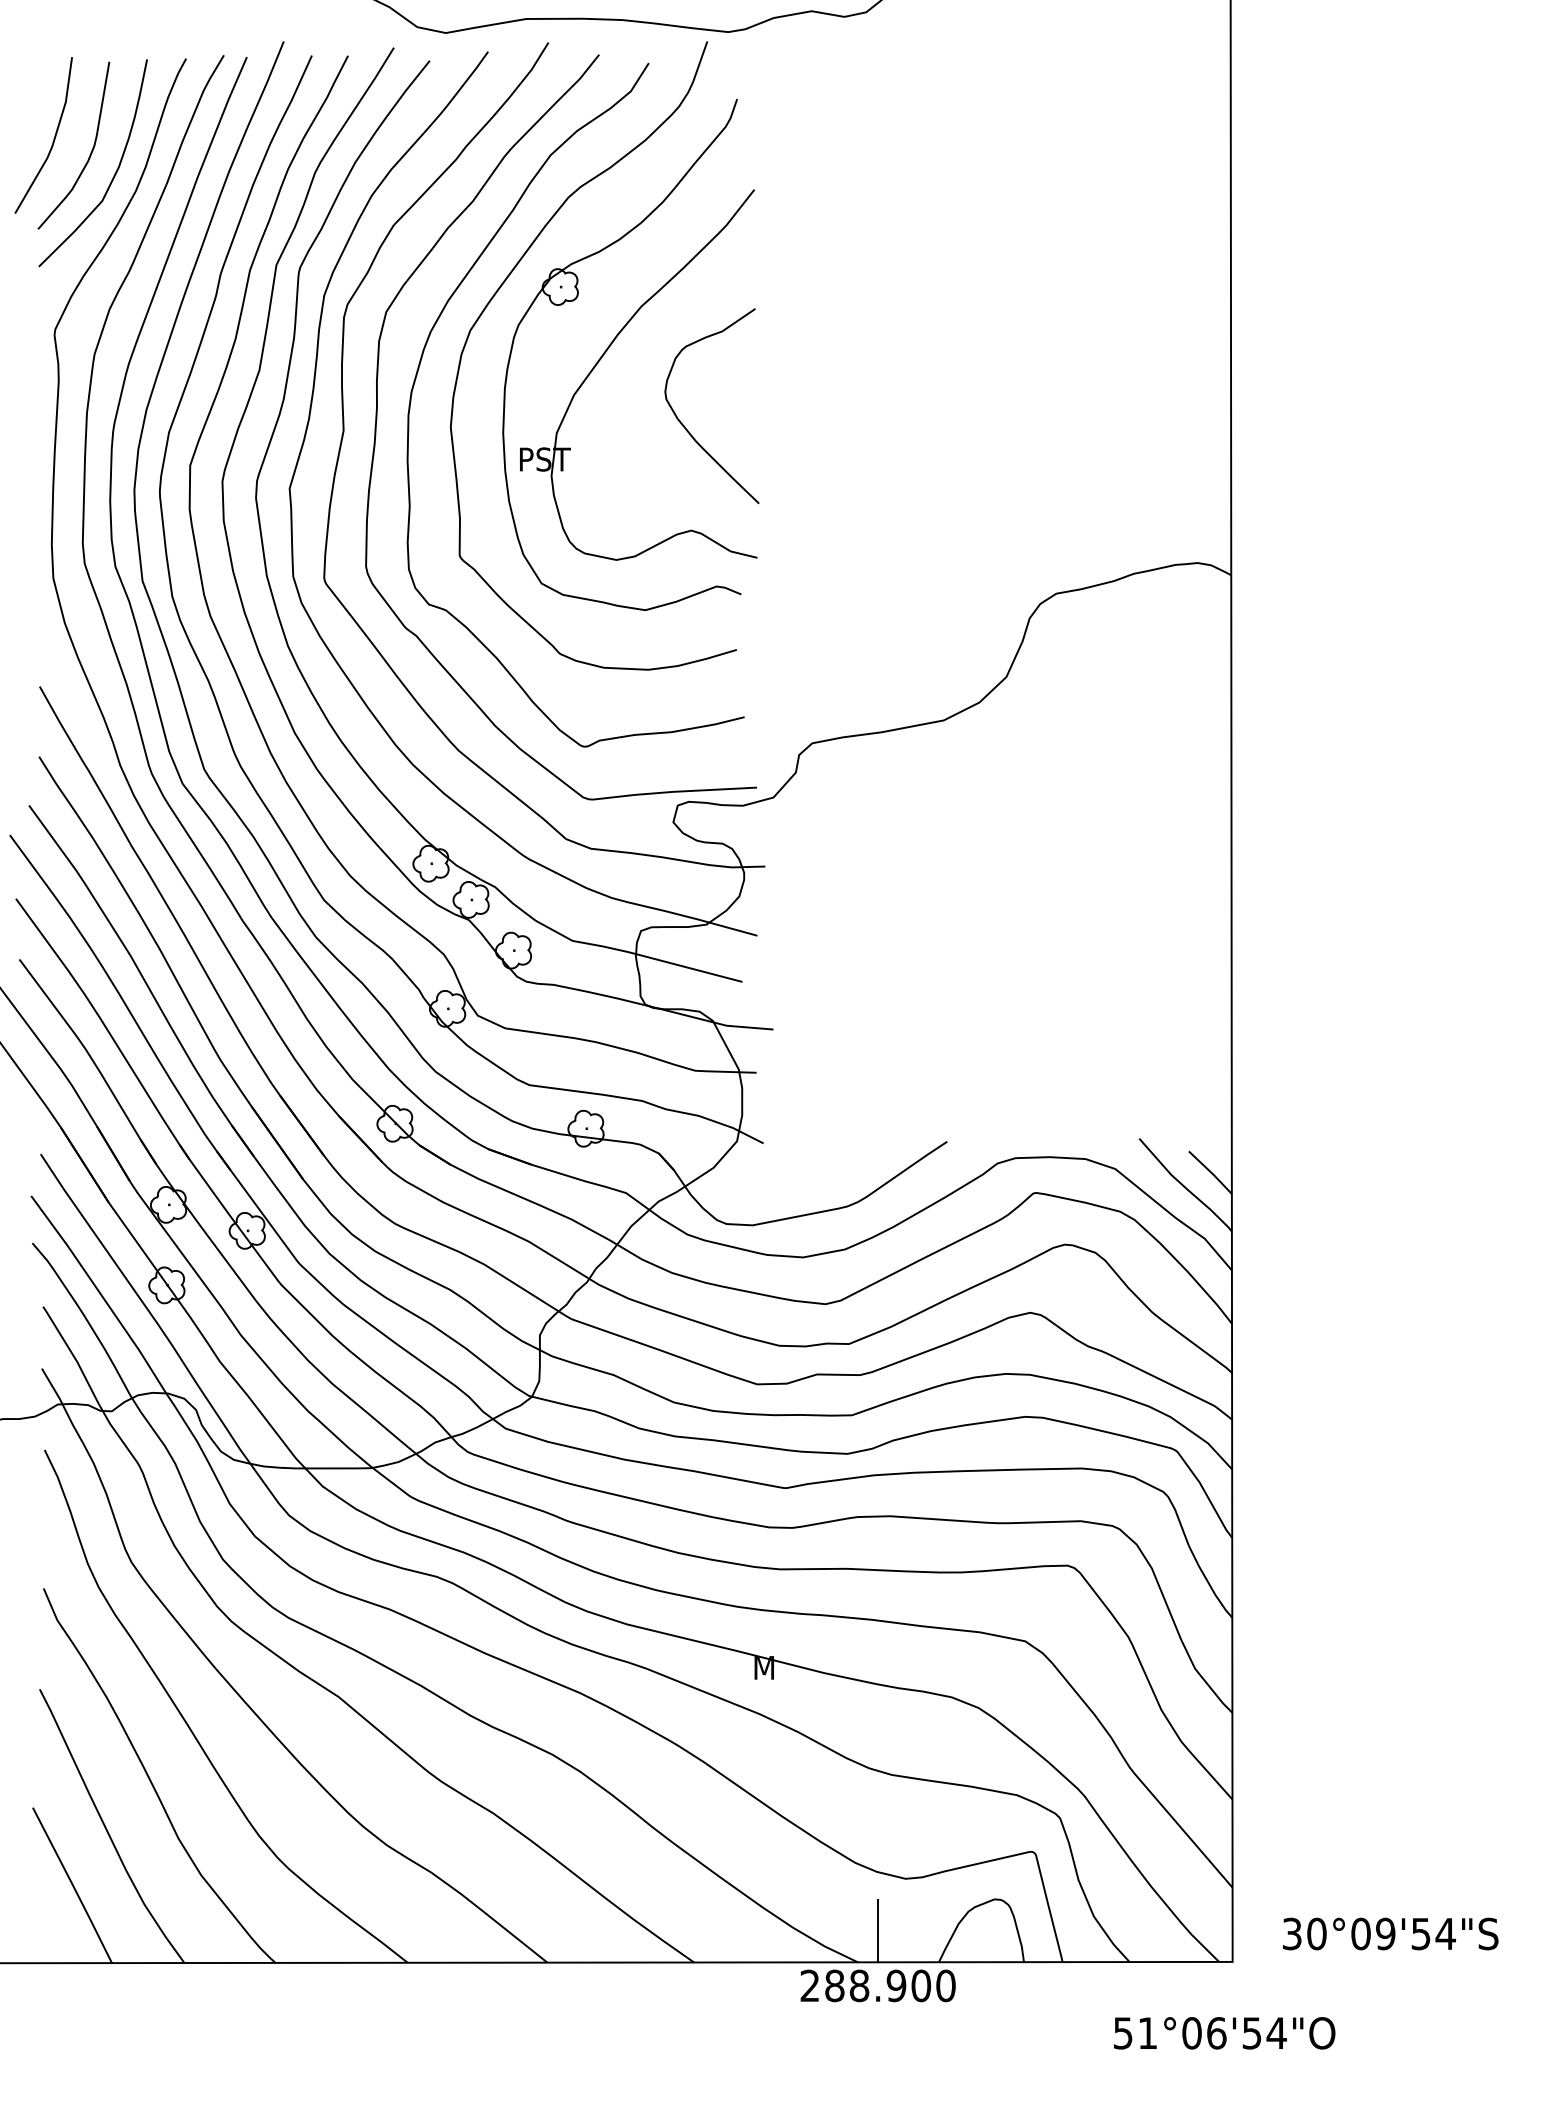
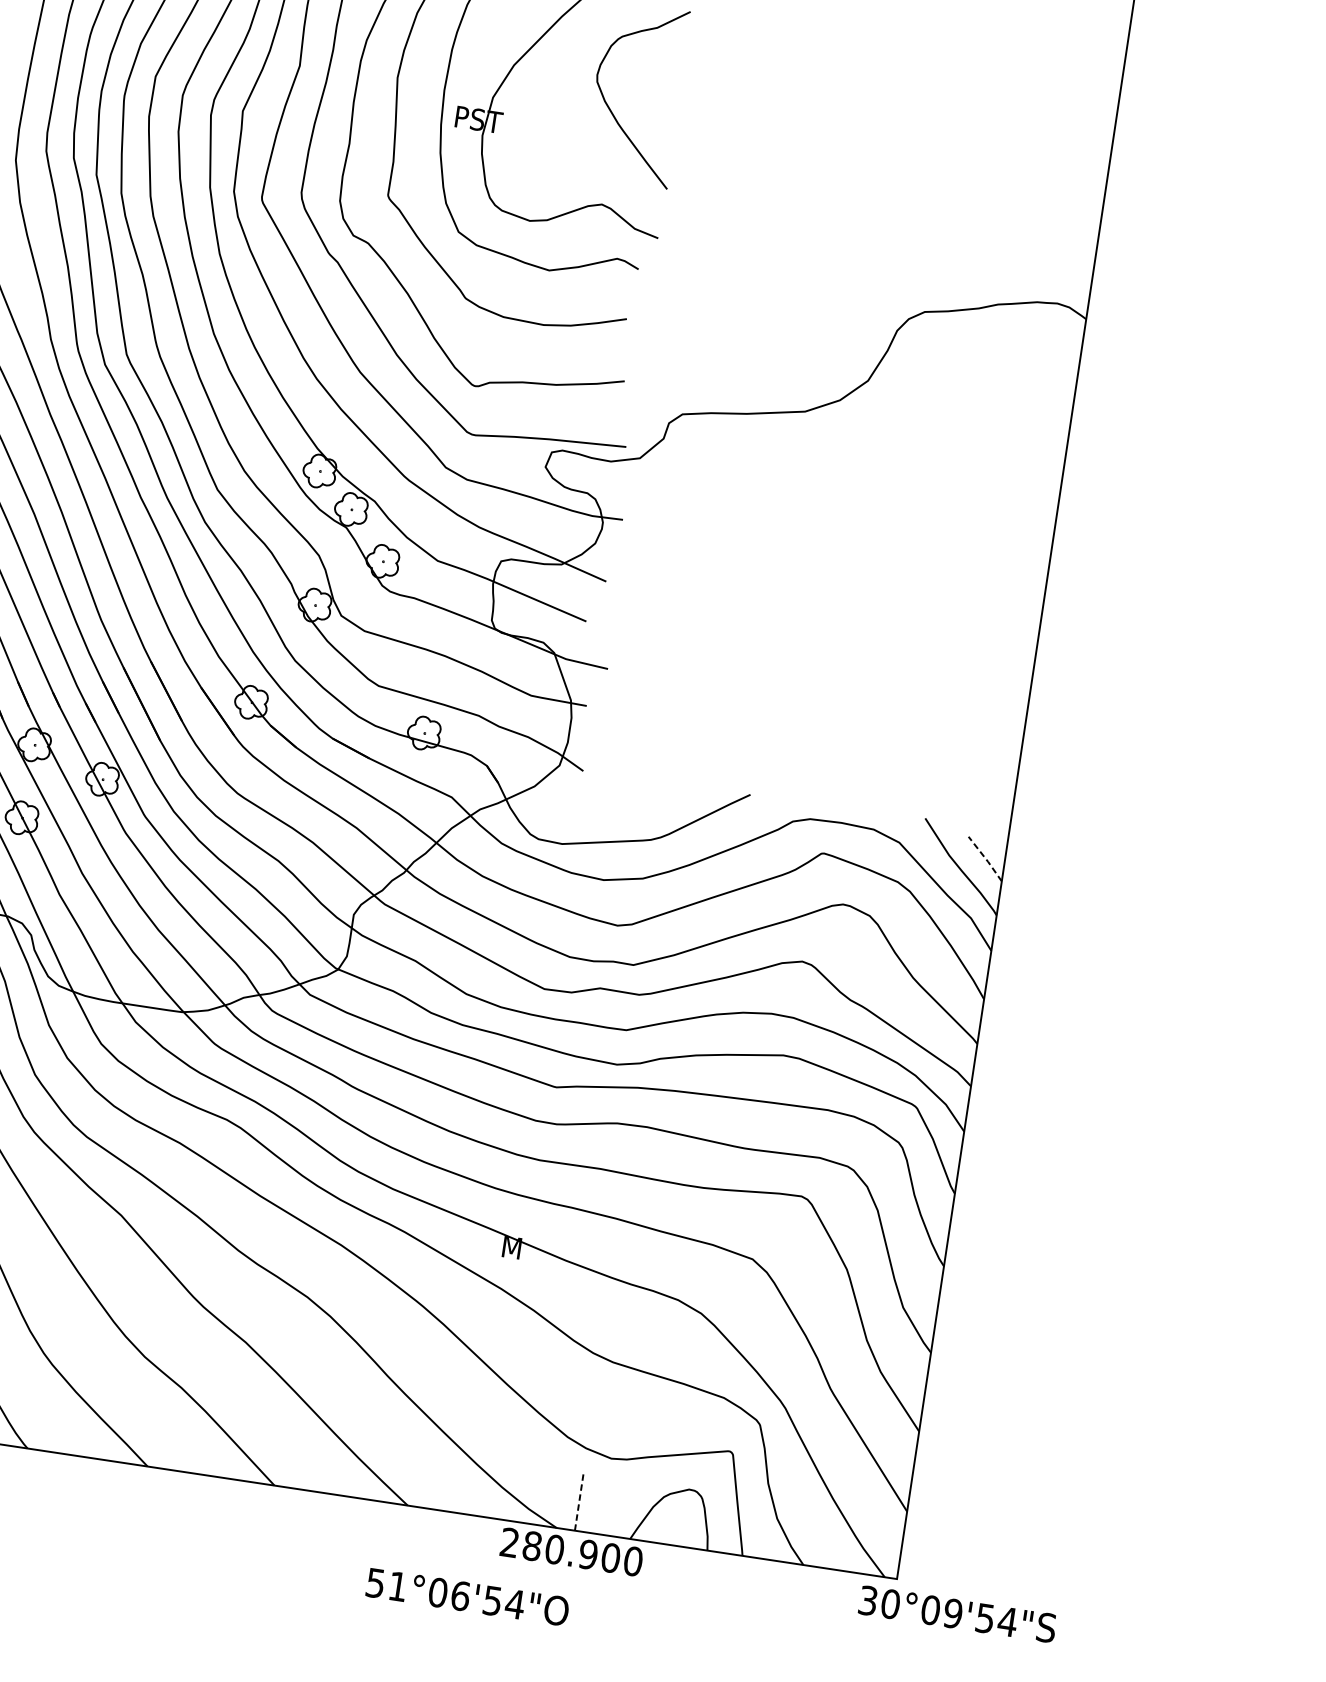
line: (1211, 1172) -> (986, 859), solid -> dashed
line: (878, 1930) -> (579, 1501), solid -> dashed
text: (1390, 1933) -> (957, 1613), moved
text: (859, 1985) -> (554, 1549), 288.900 -> 280.900
text: (1224, 2033) -> (467, 1597), moved

